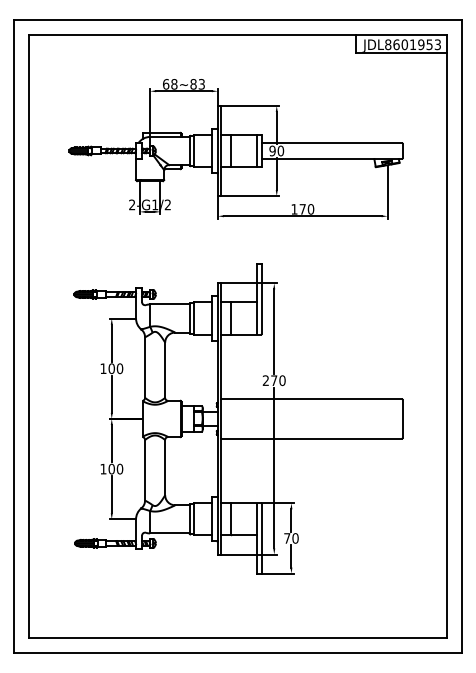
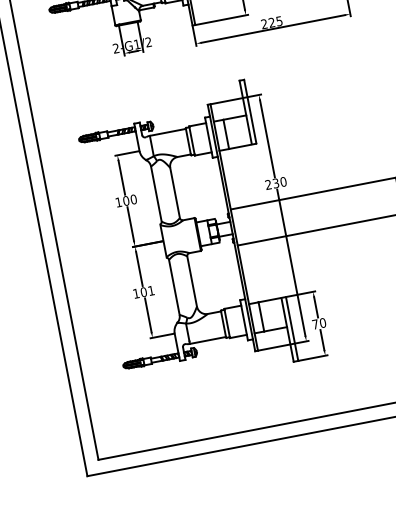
text: (302, 209) -> (271, 22), 170 -> 225
text: (274, 380) -> (276, 183), 270 -> 230
text: (119, 468) -> (150, 290), 100 -> 101

